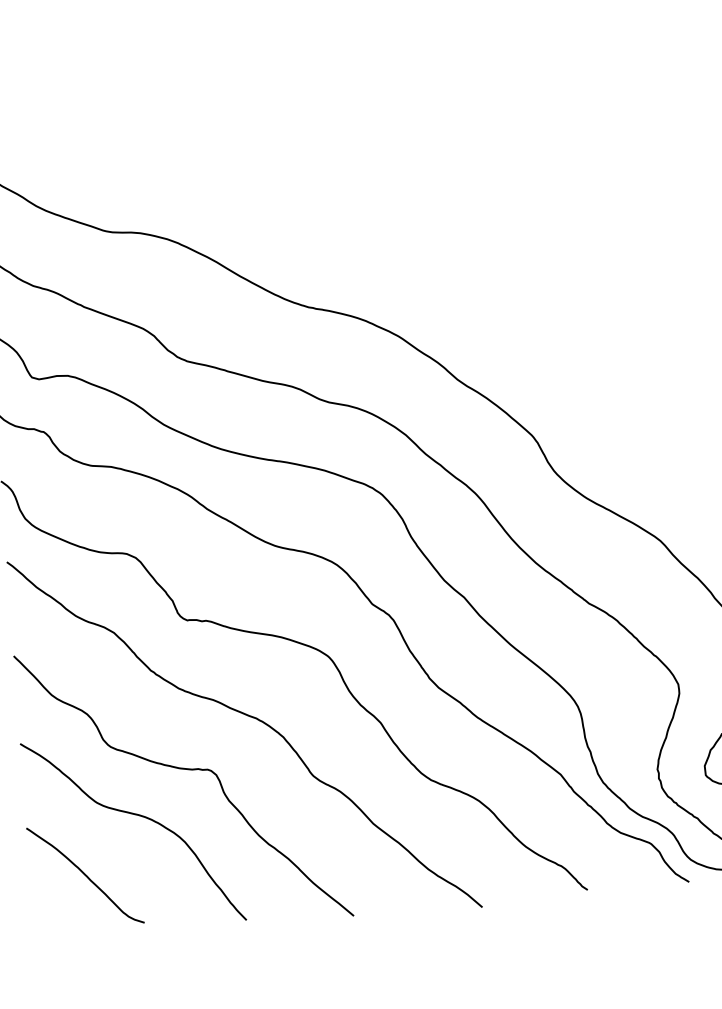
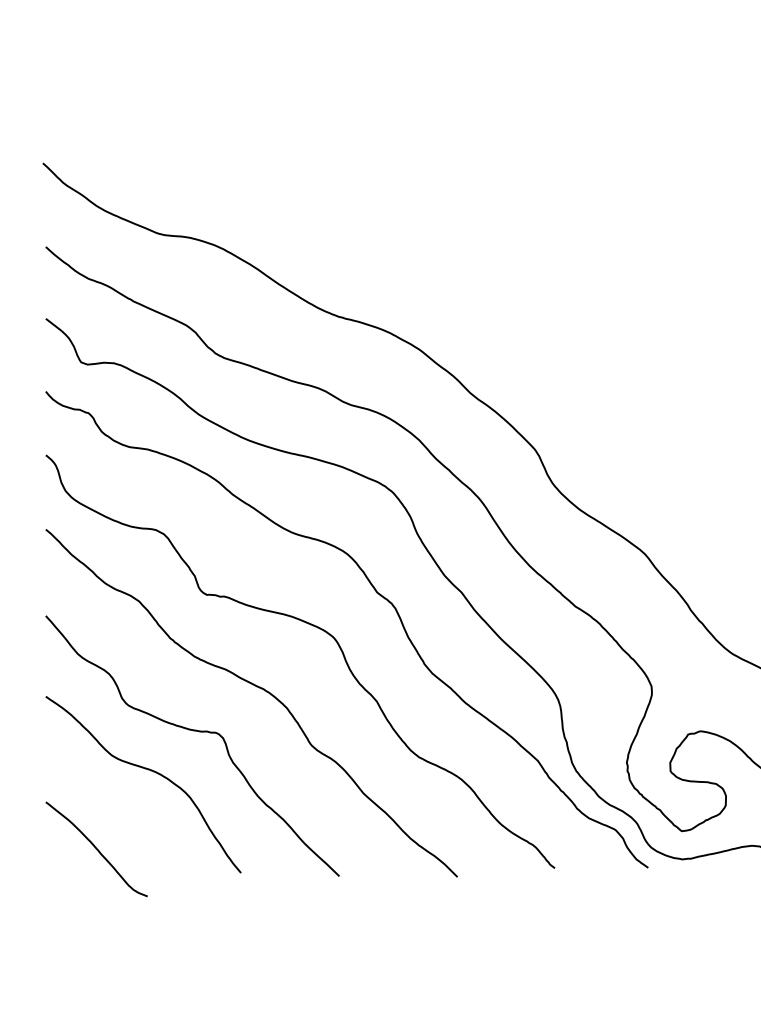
curve: (85, 875) -> (96, 849), moved

